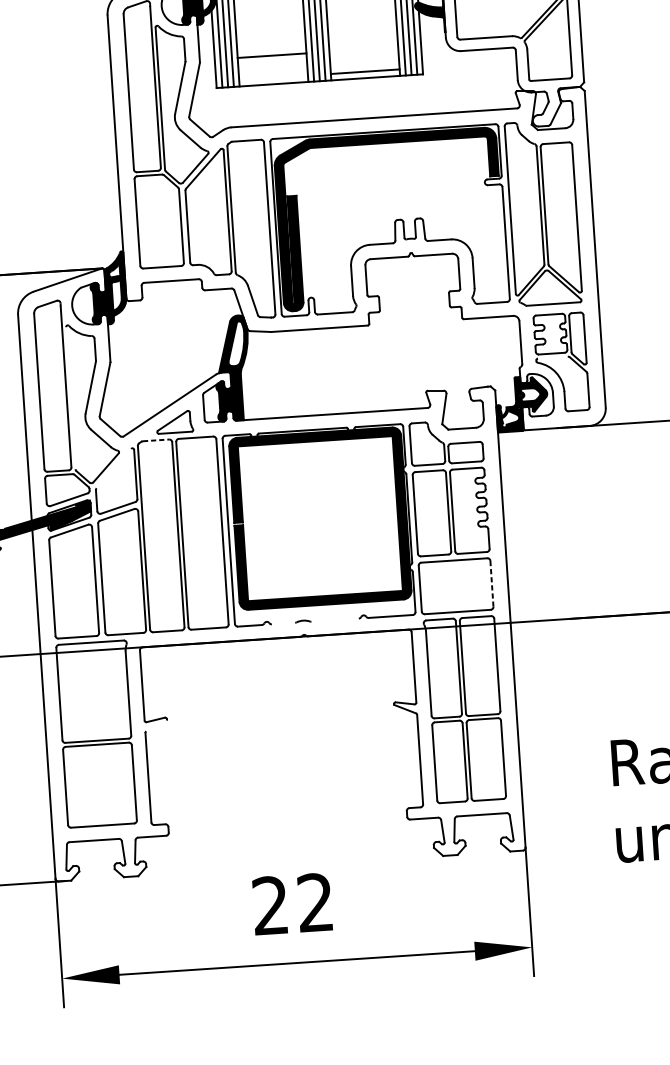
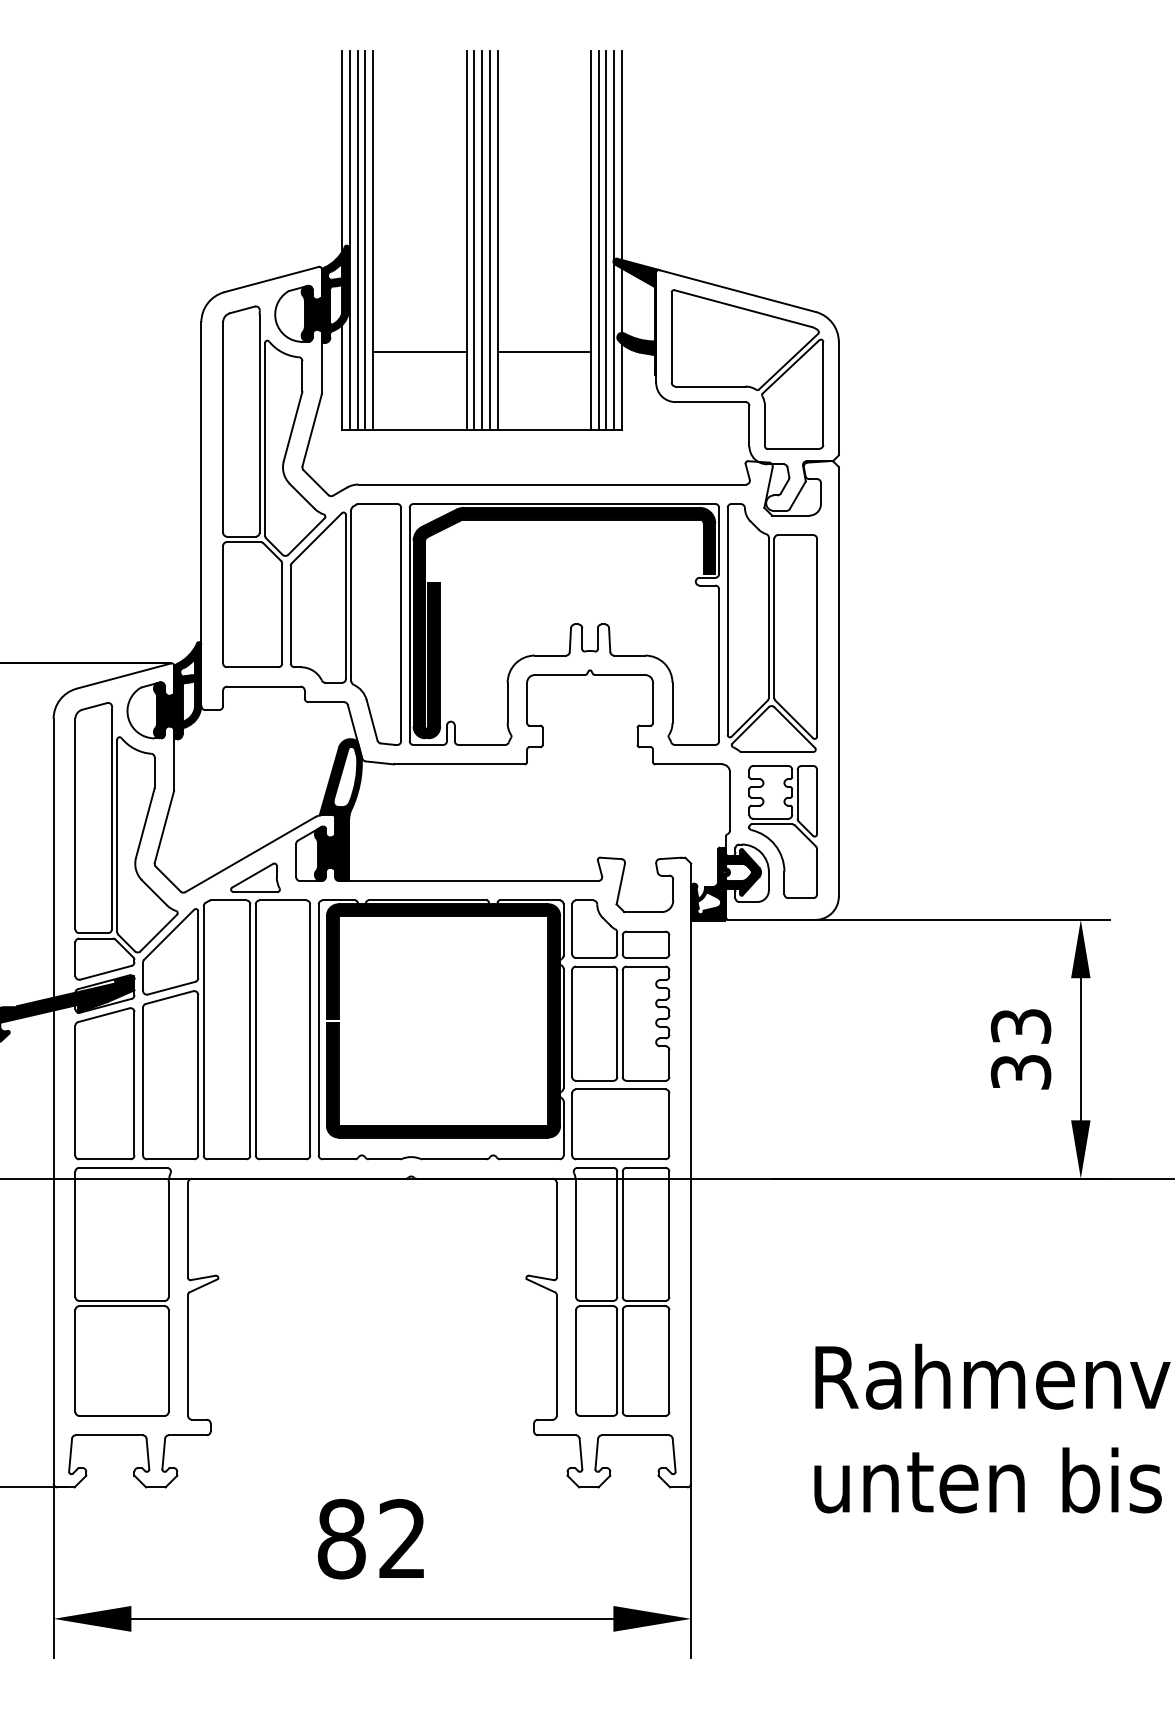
line: (271, 55) -> (419, 352), moved
line: (364, 71) -> (543, 352), moved
line: (552, 357) -> (771, 824), added
line: (70, 397) -> (117, 835), added
line: (155, 440) -> (228, 900), dashed -> solid
line: (114, 468) -> (169, 934), added
line: (492, 583) -> (669, 1124), dashed -> solid
line: (335, 620) -> (454, 1159), added
line: (283, 623) -> (384, 1159), added
line: (156, 725) -> (203, 1285), added
text: (270, 906) -> (341, 1539), 22 -> 82

